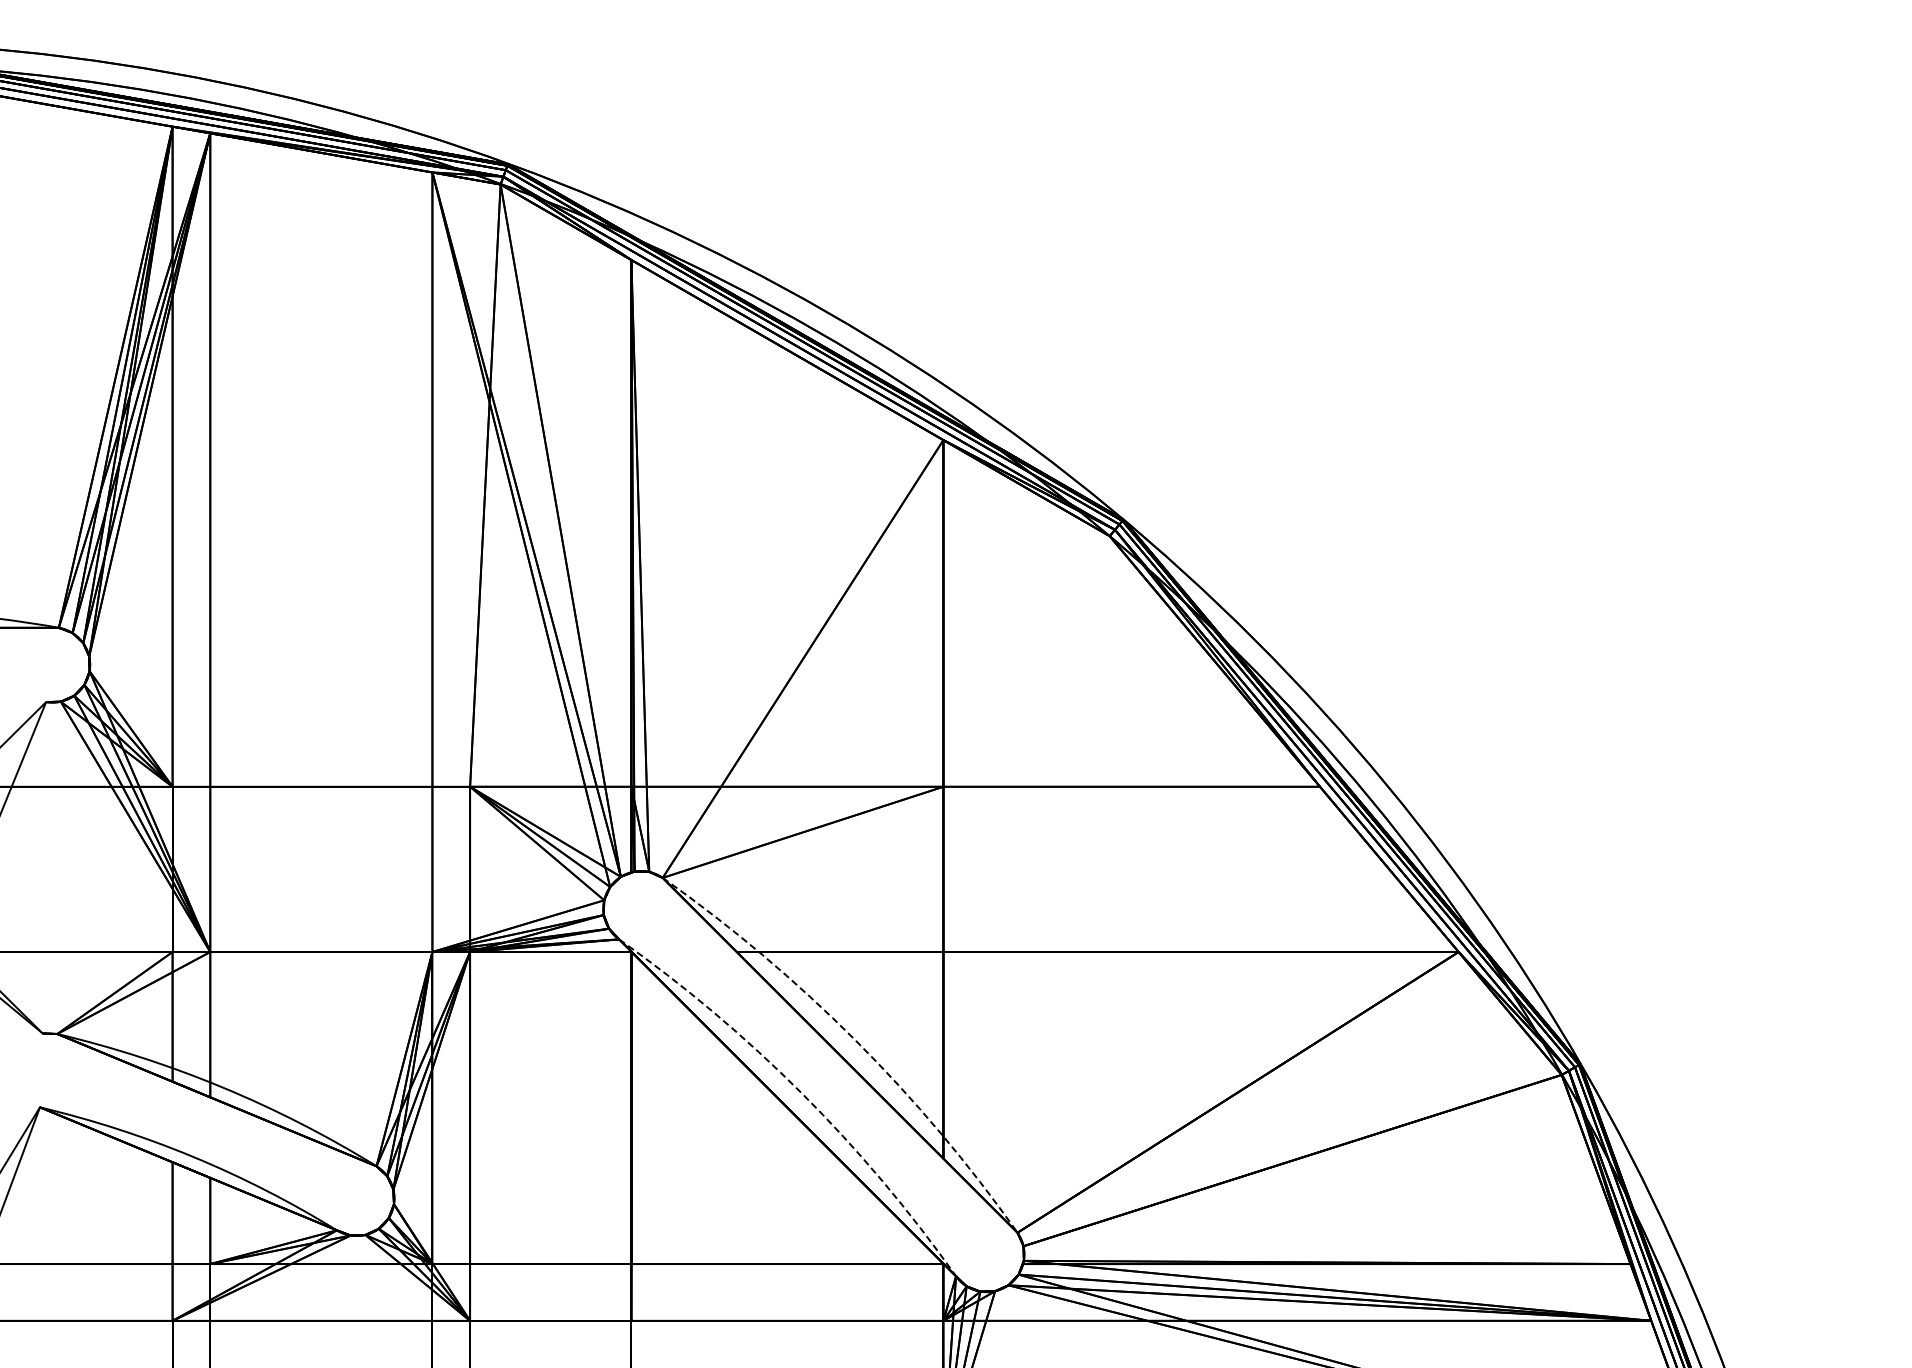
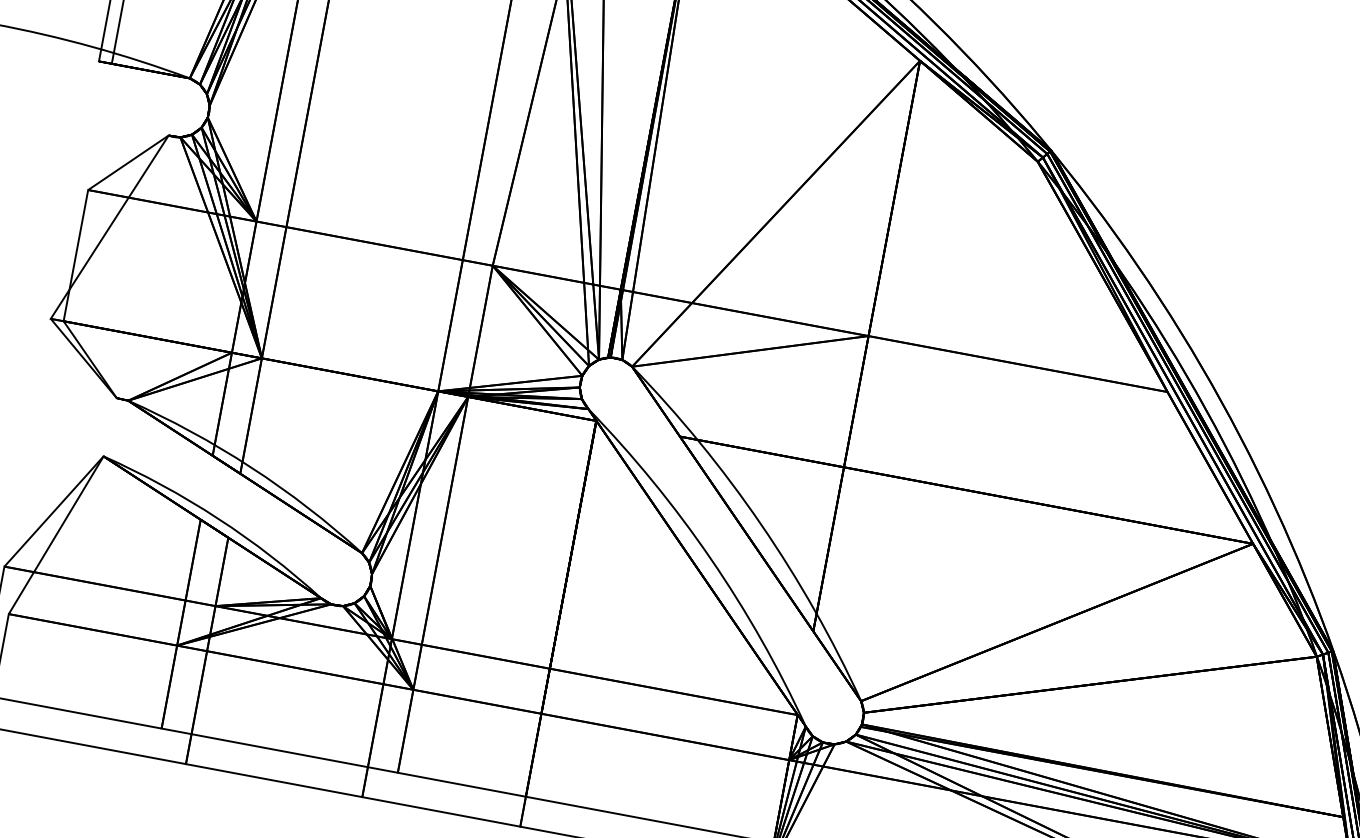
arc: (855, 1040) -> (761, 524), dashed -> solid
arc: (801, 1093) -> (710, 558), dashed -> solid

